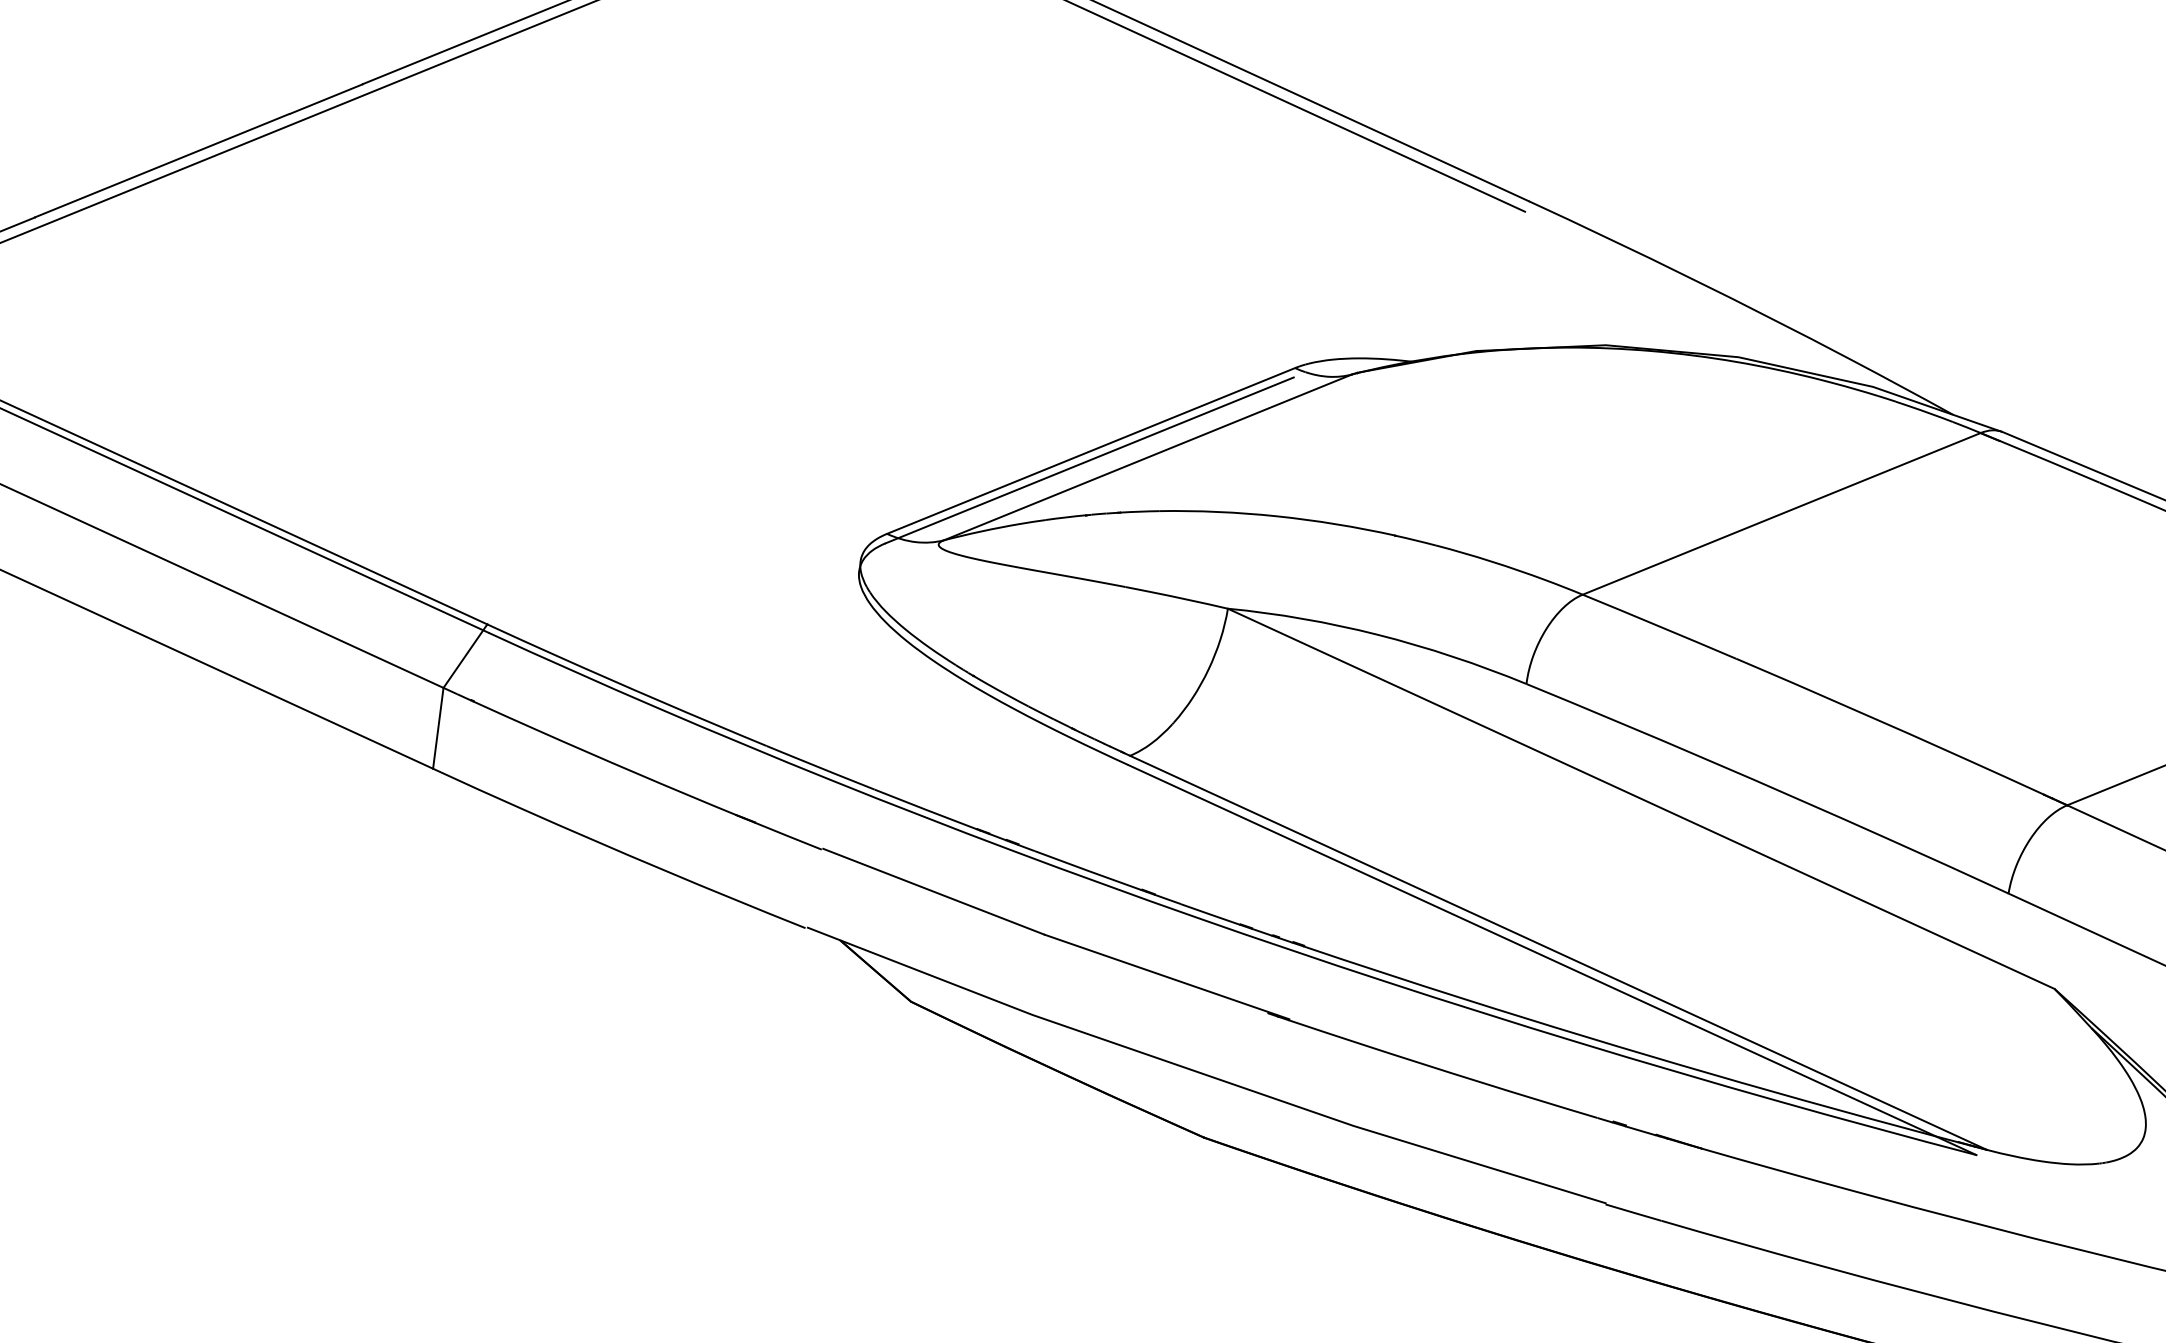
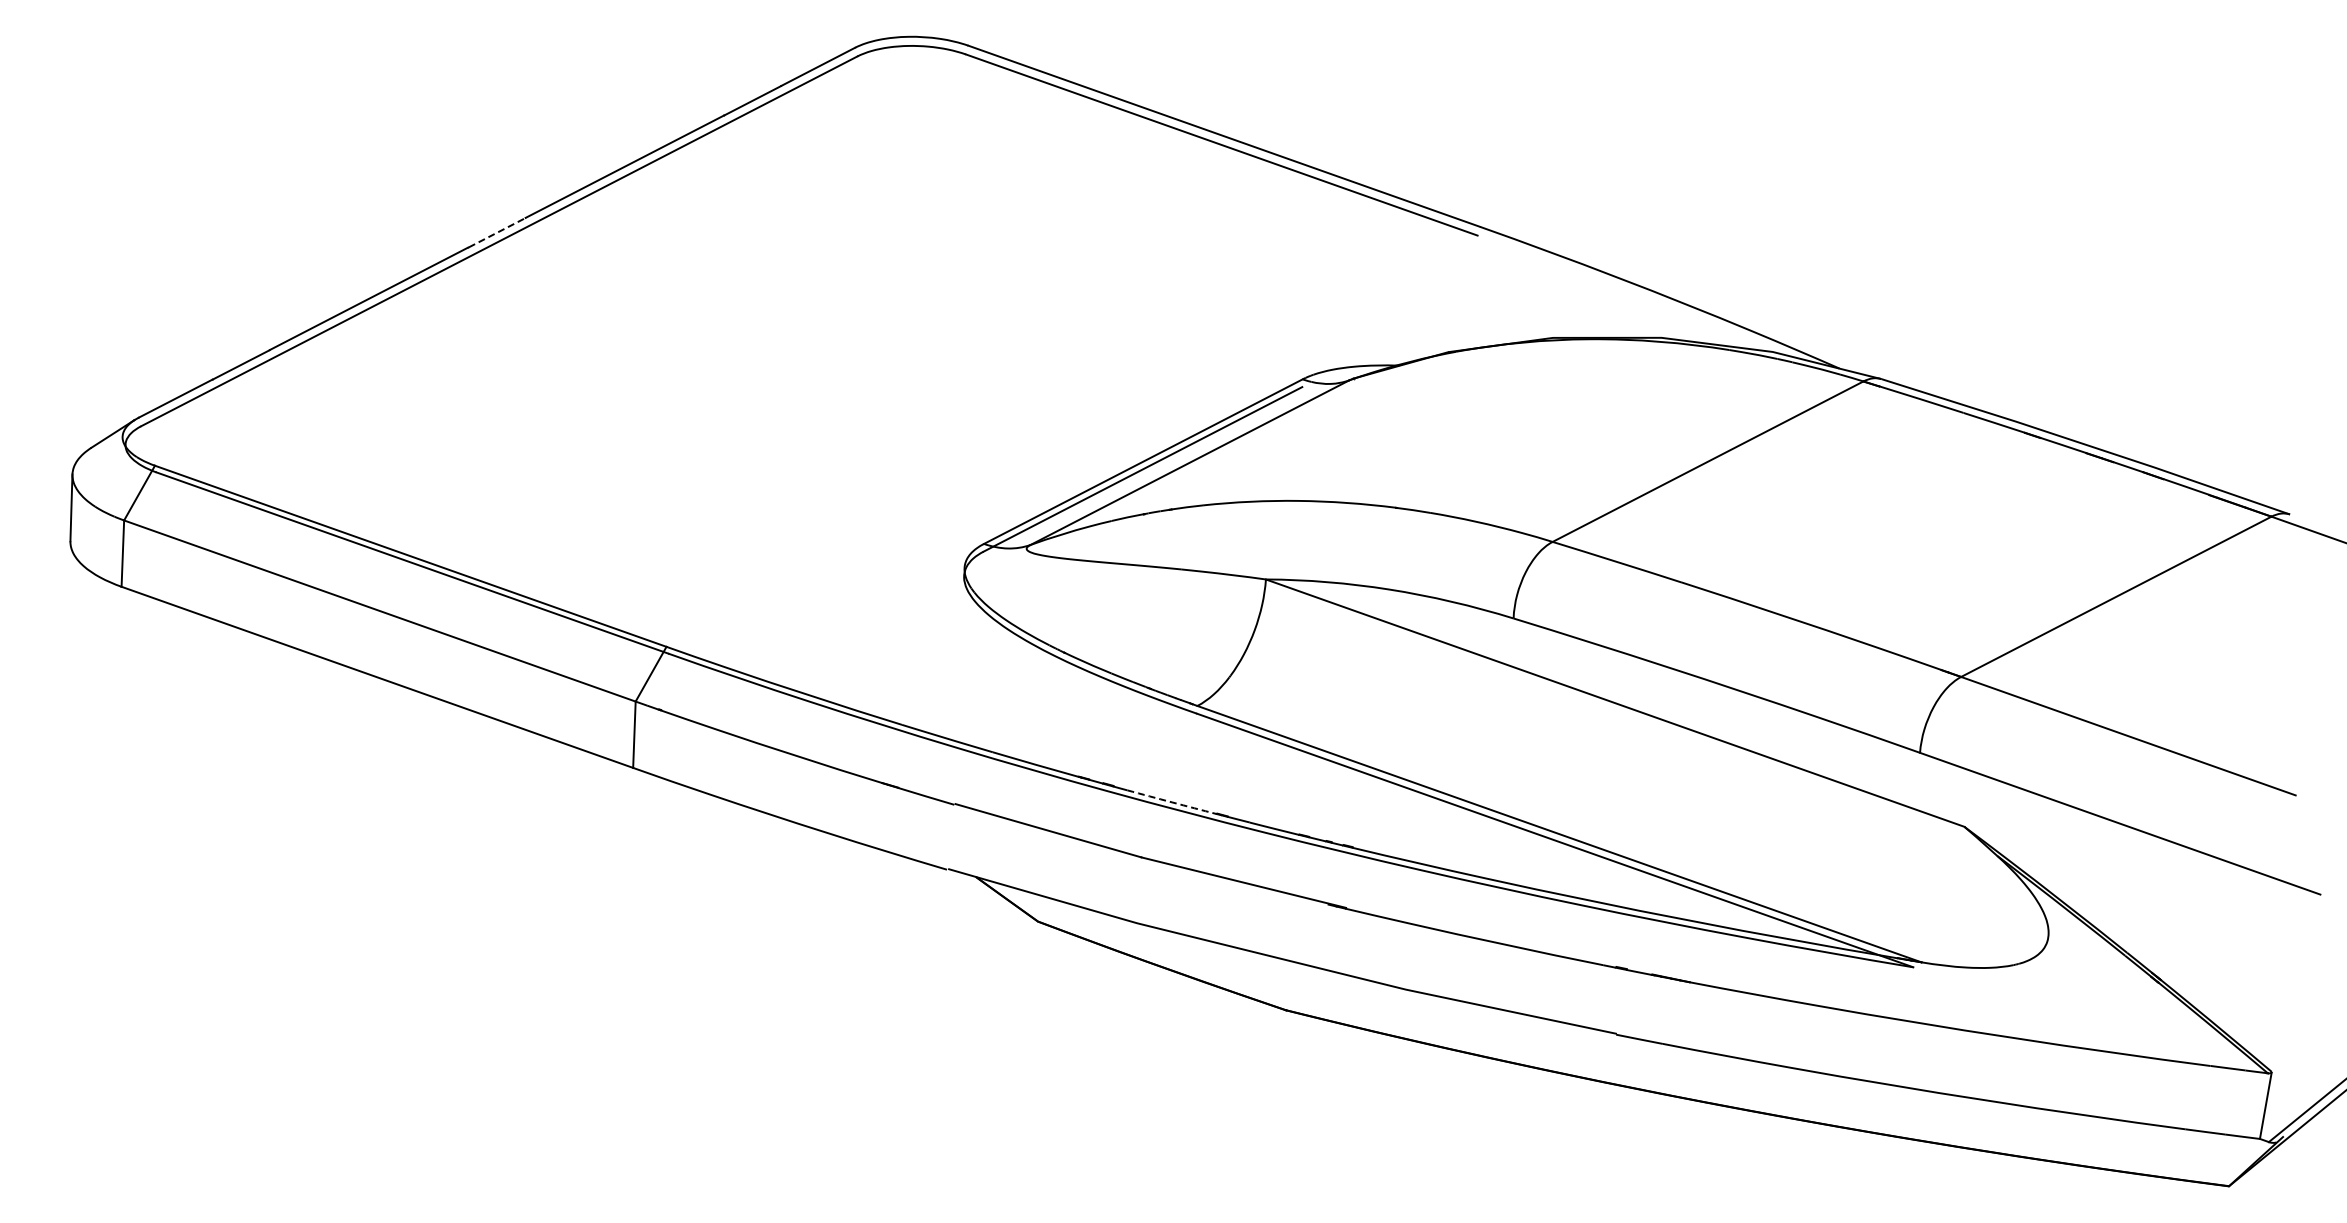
line: (326, 98) -> (497, 232), solid -> dashed
arc: (1088, 871) -> (1172, 802), solid -> dashed

